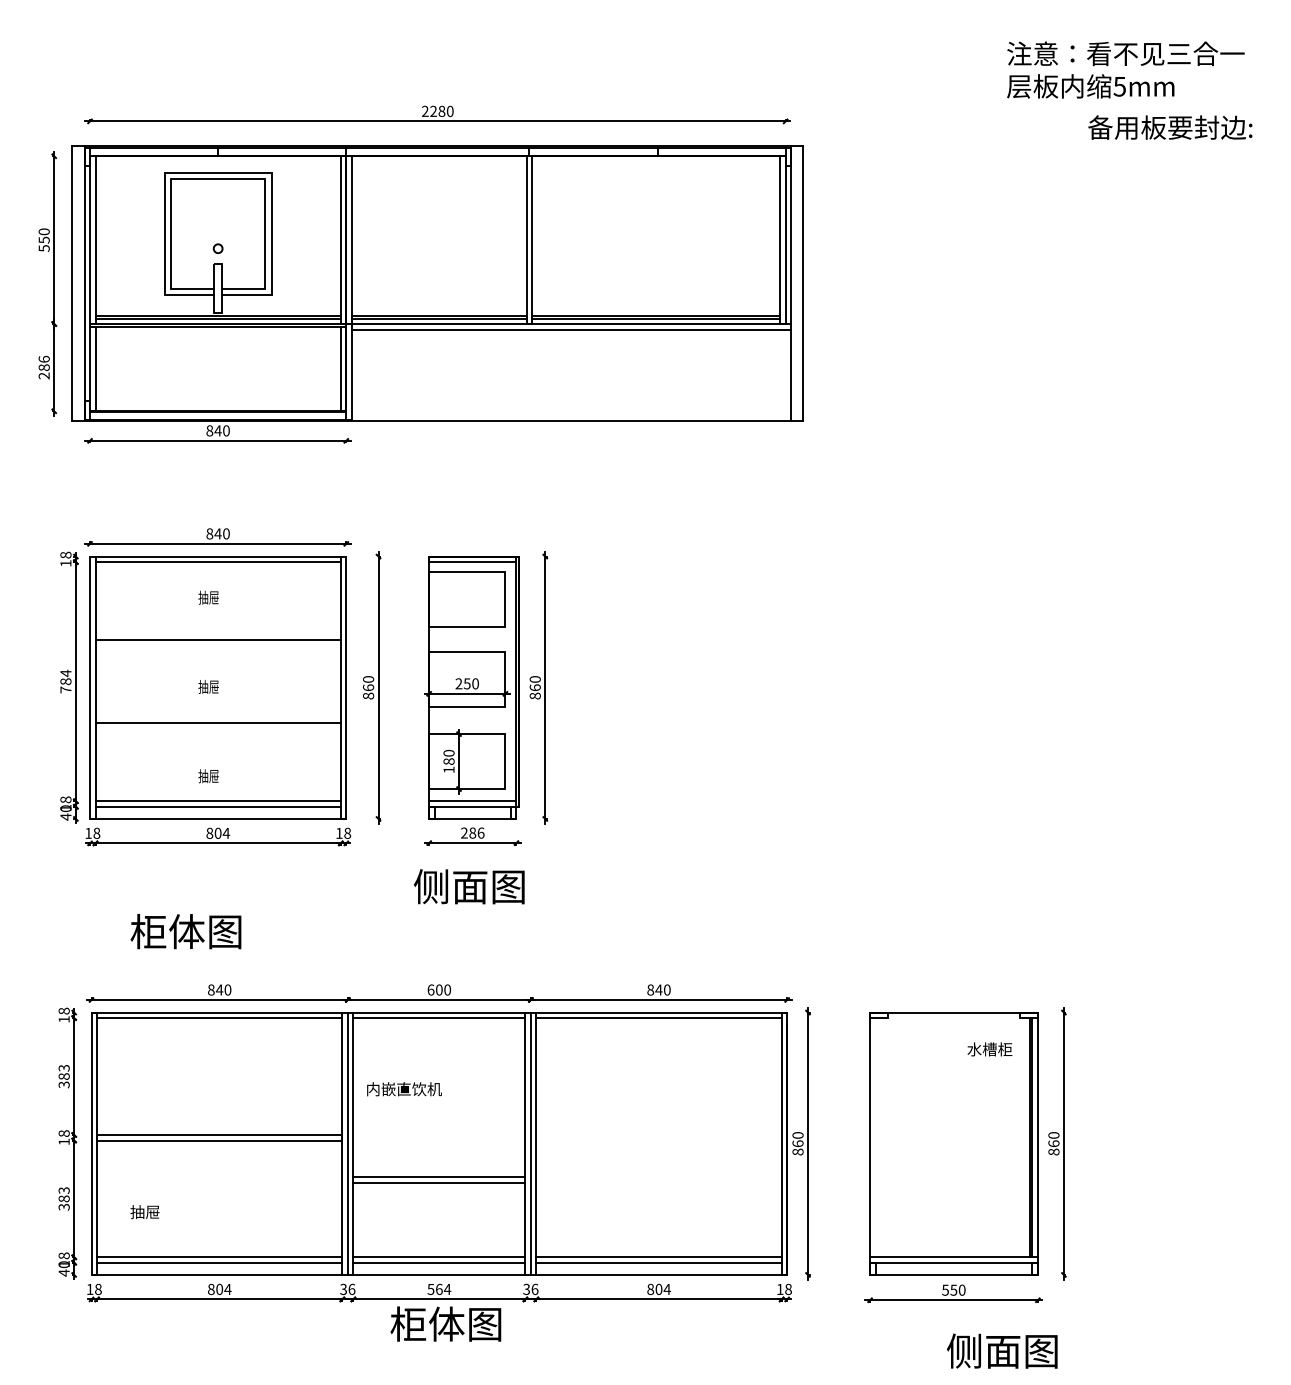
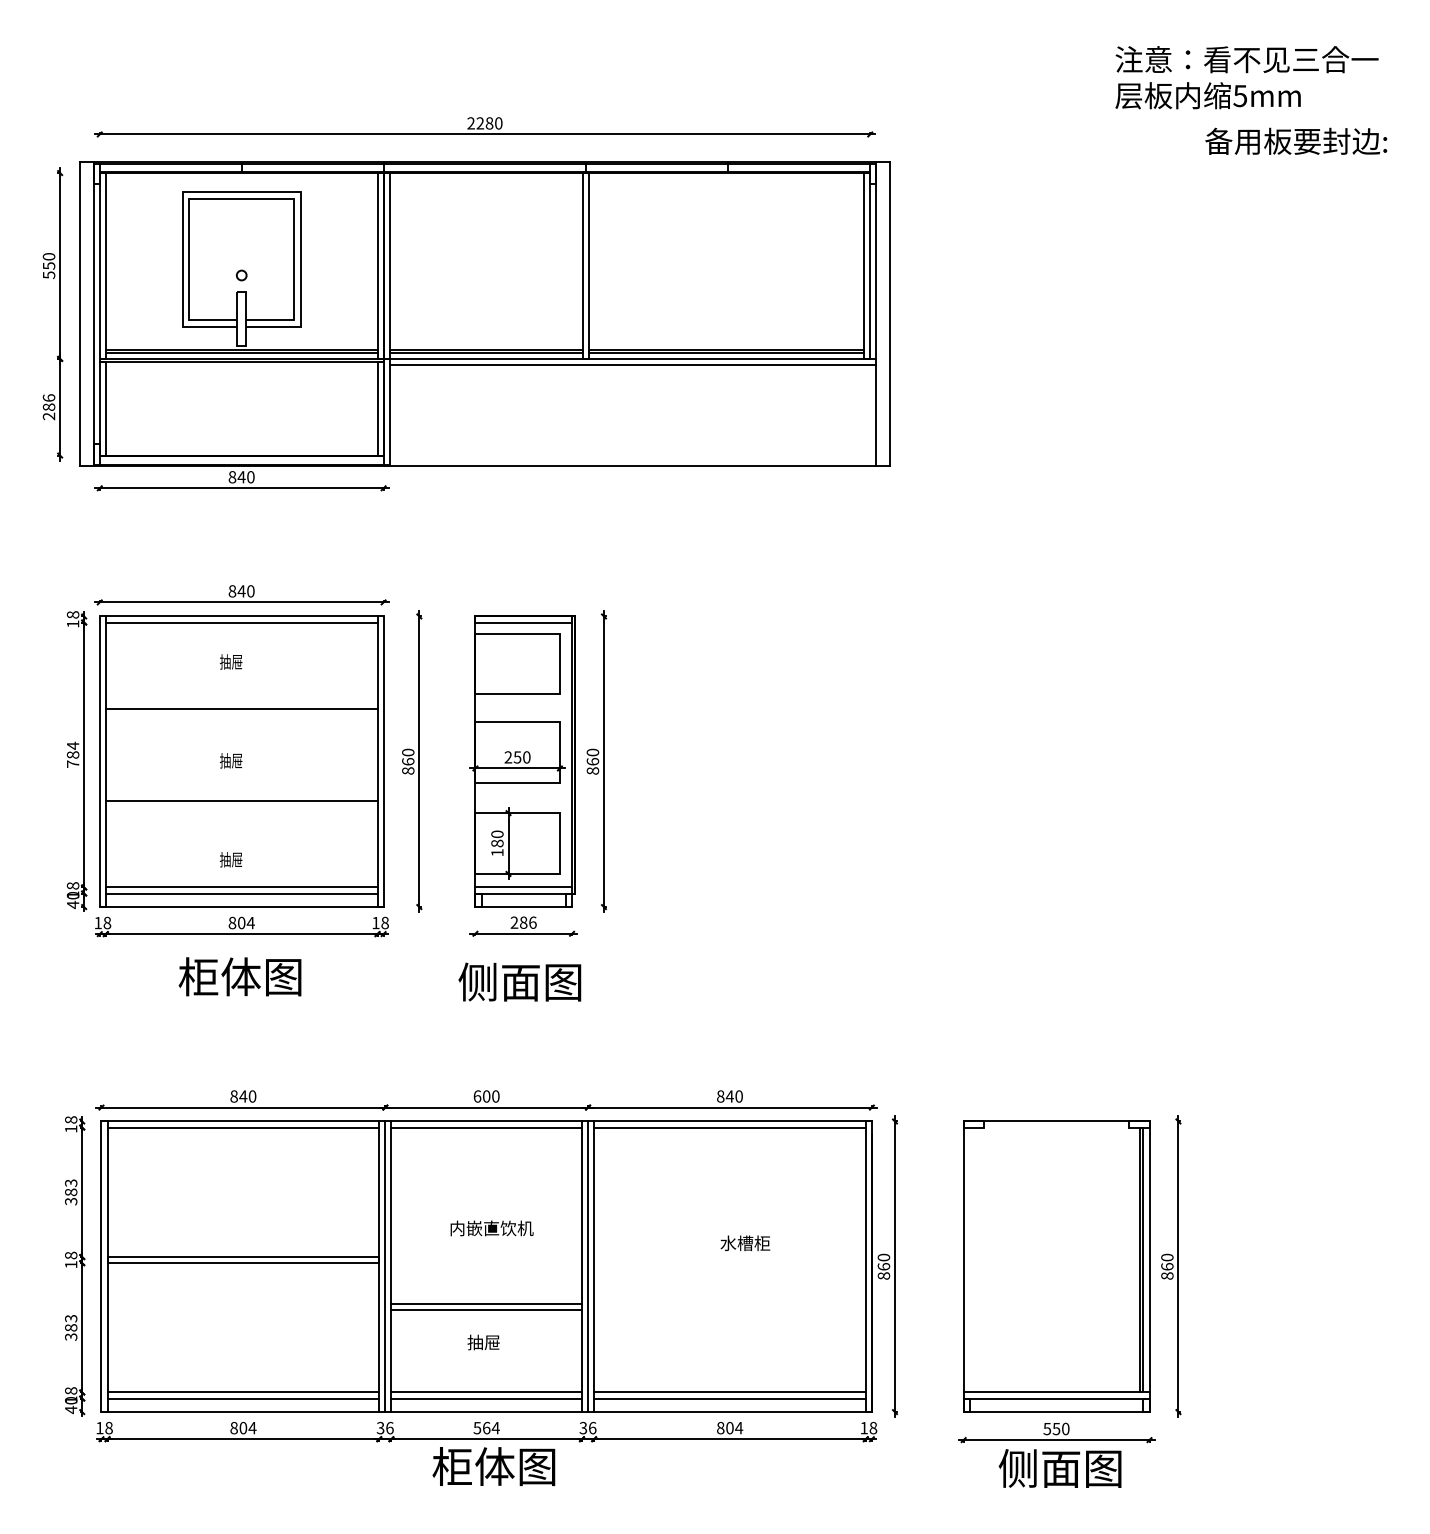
text: (185, 931) -> (239, 976), moved
text: (989, 1049) -> (745, 1243), moved
text: (403, 1089) -> (491, 1228), moved
text: (144, 1212) -> (483, 1342), moved
text: (1001, 1351) -> (1059, 1468), moved

